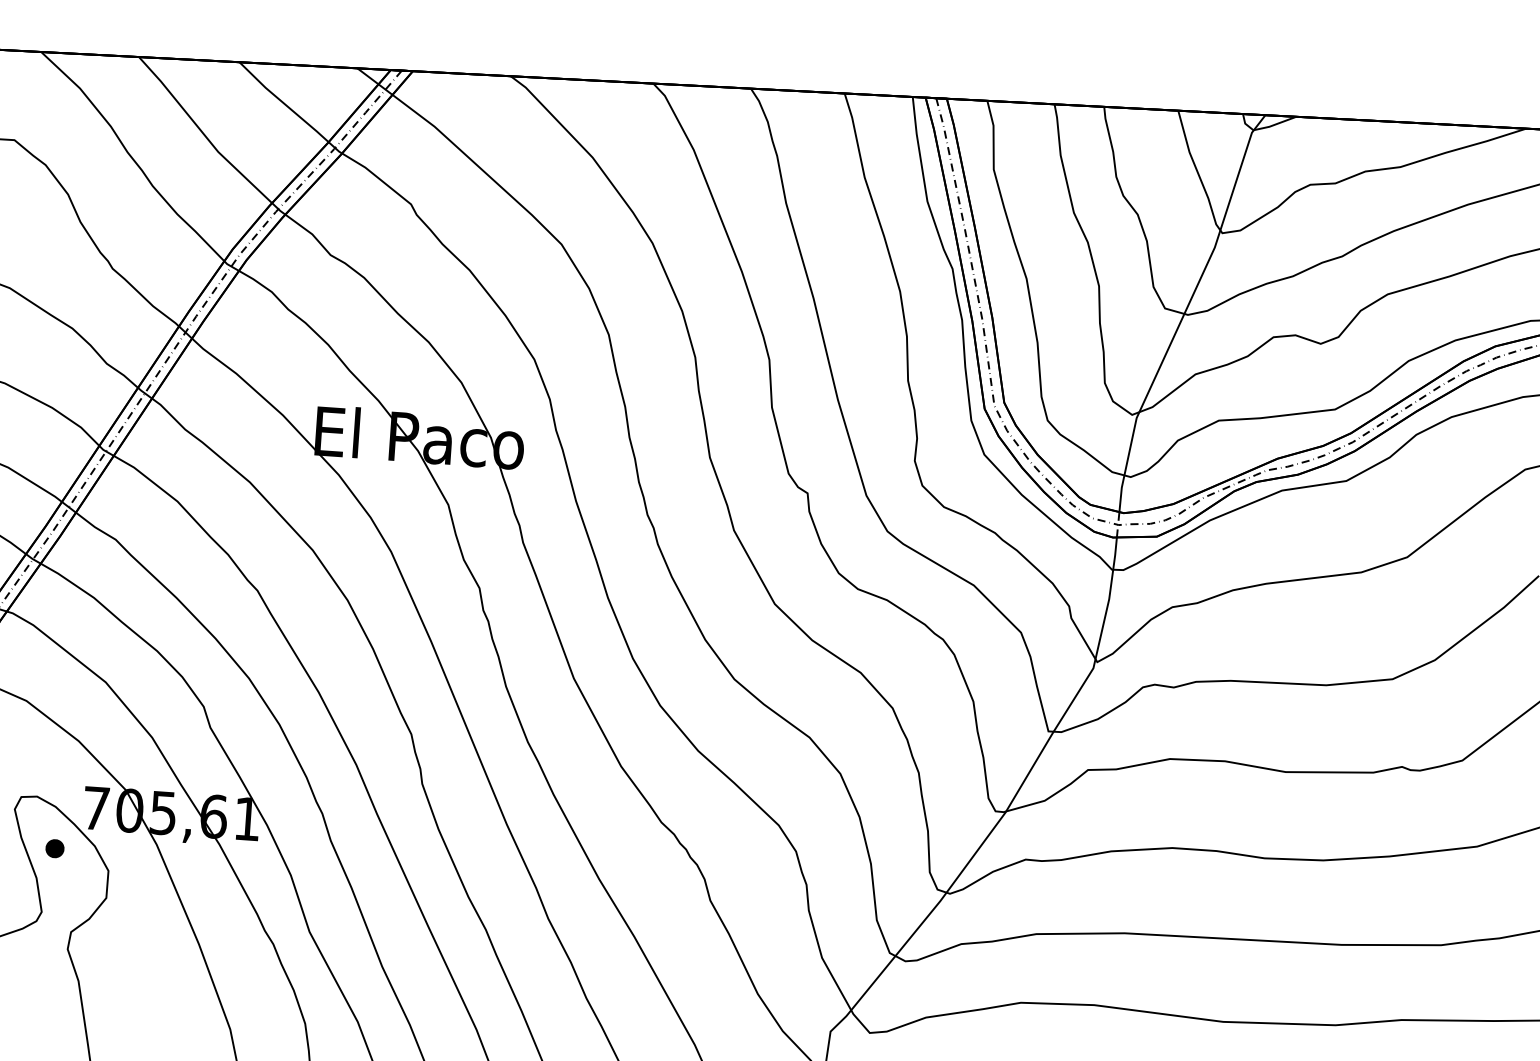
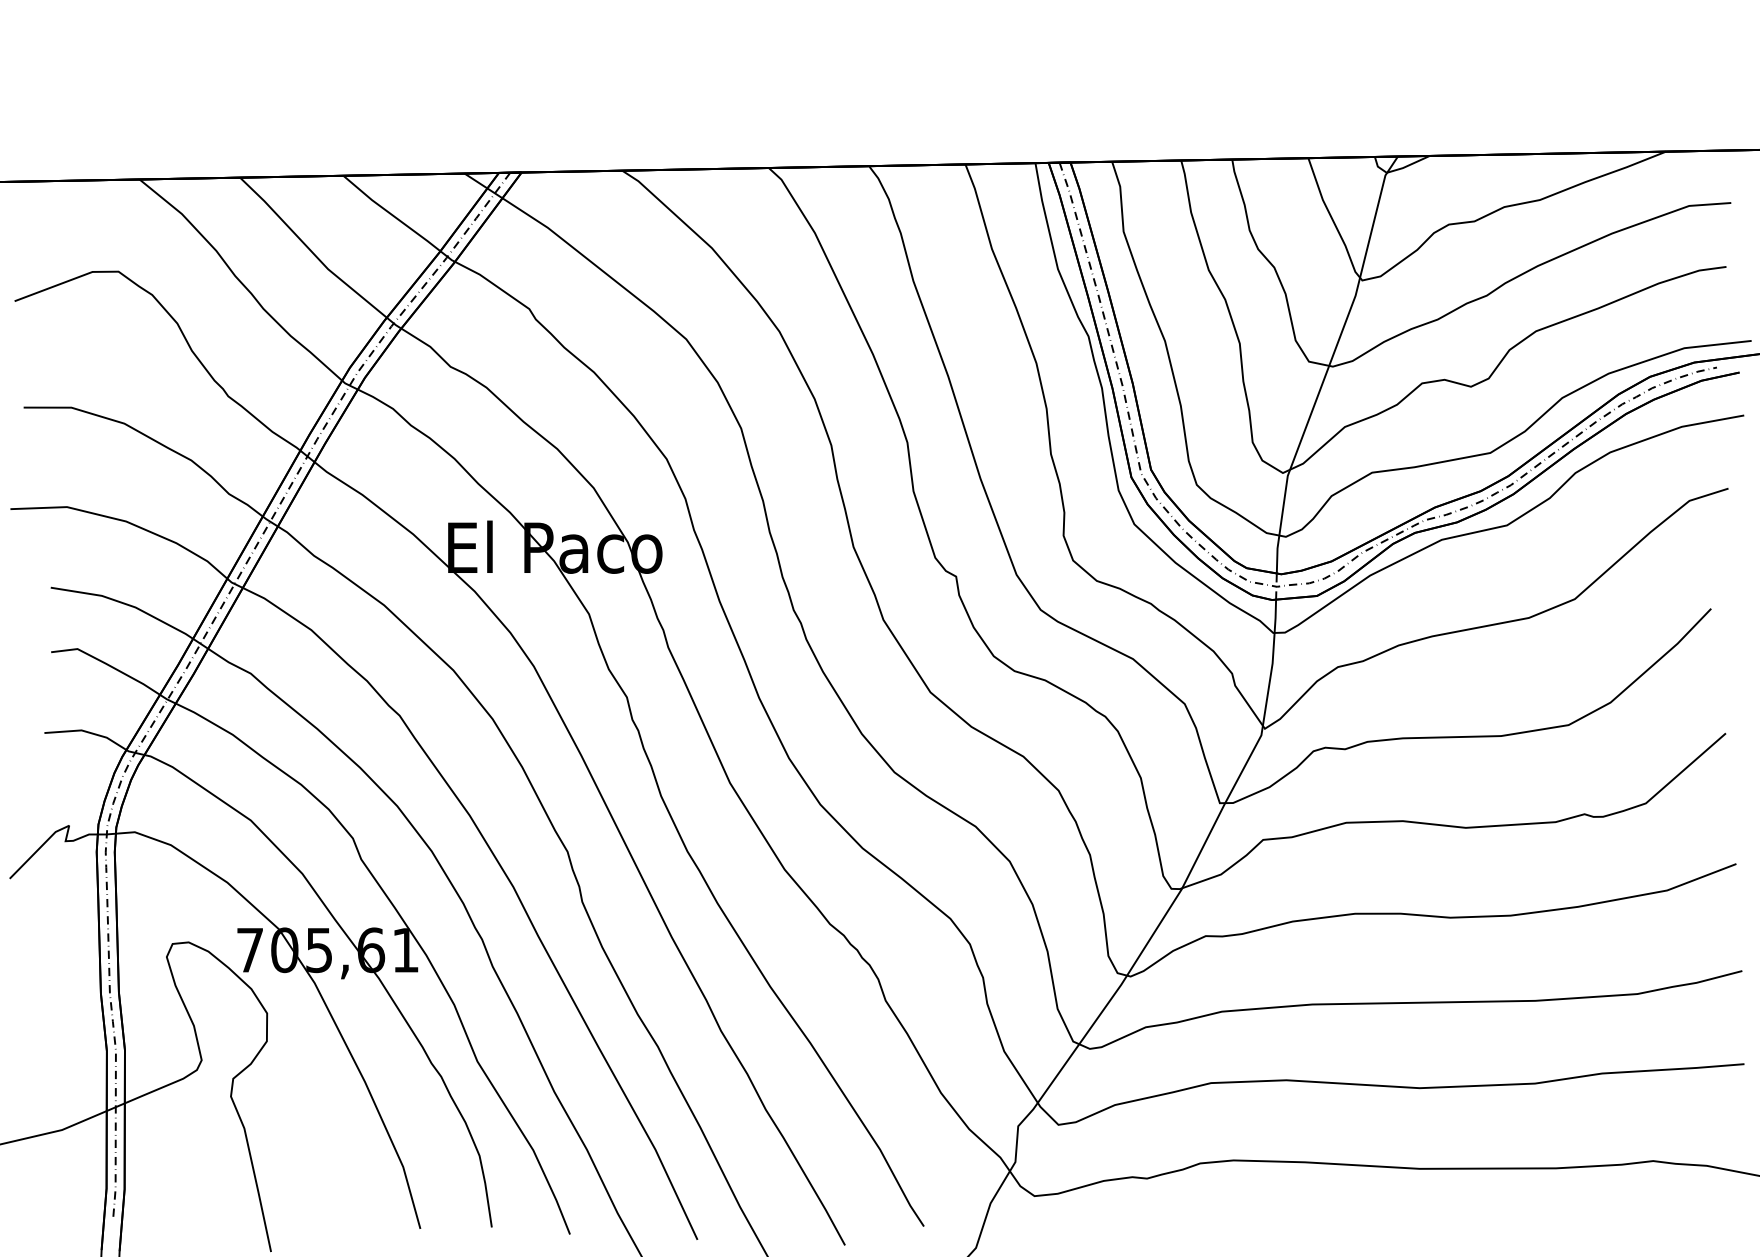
part: (54, 848) -> (210, 994), removed

